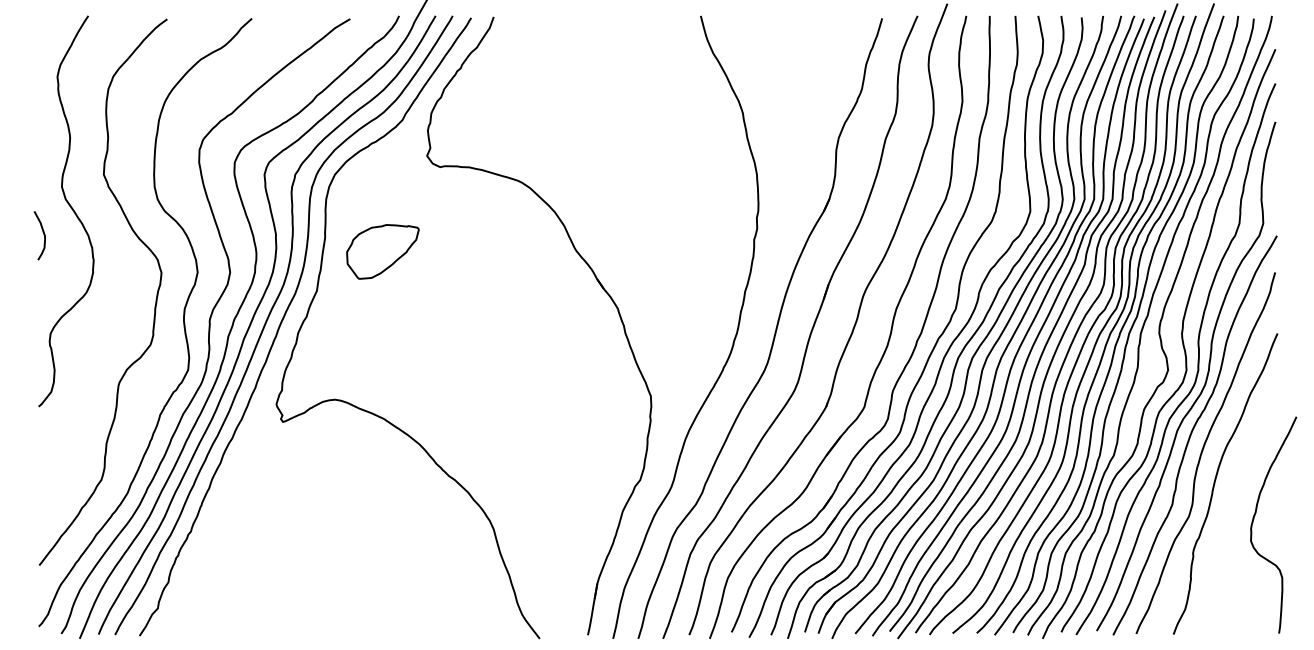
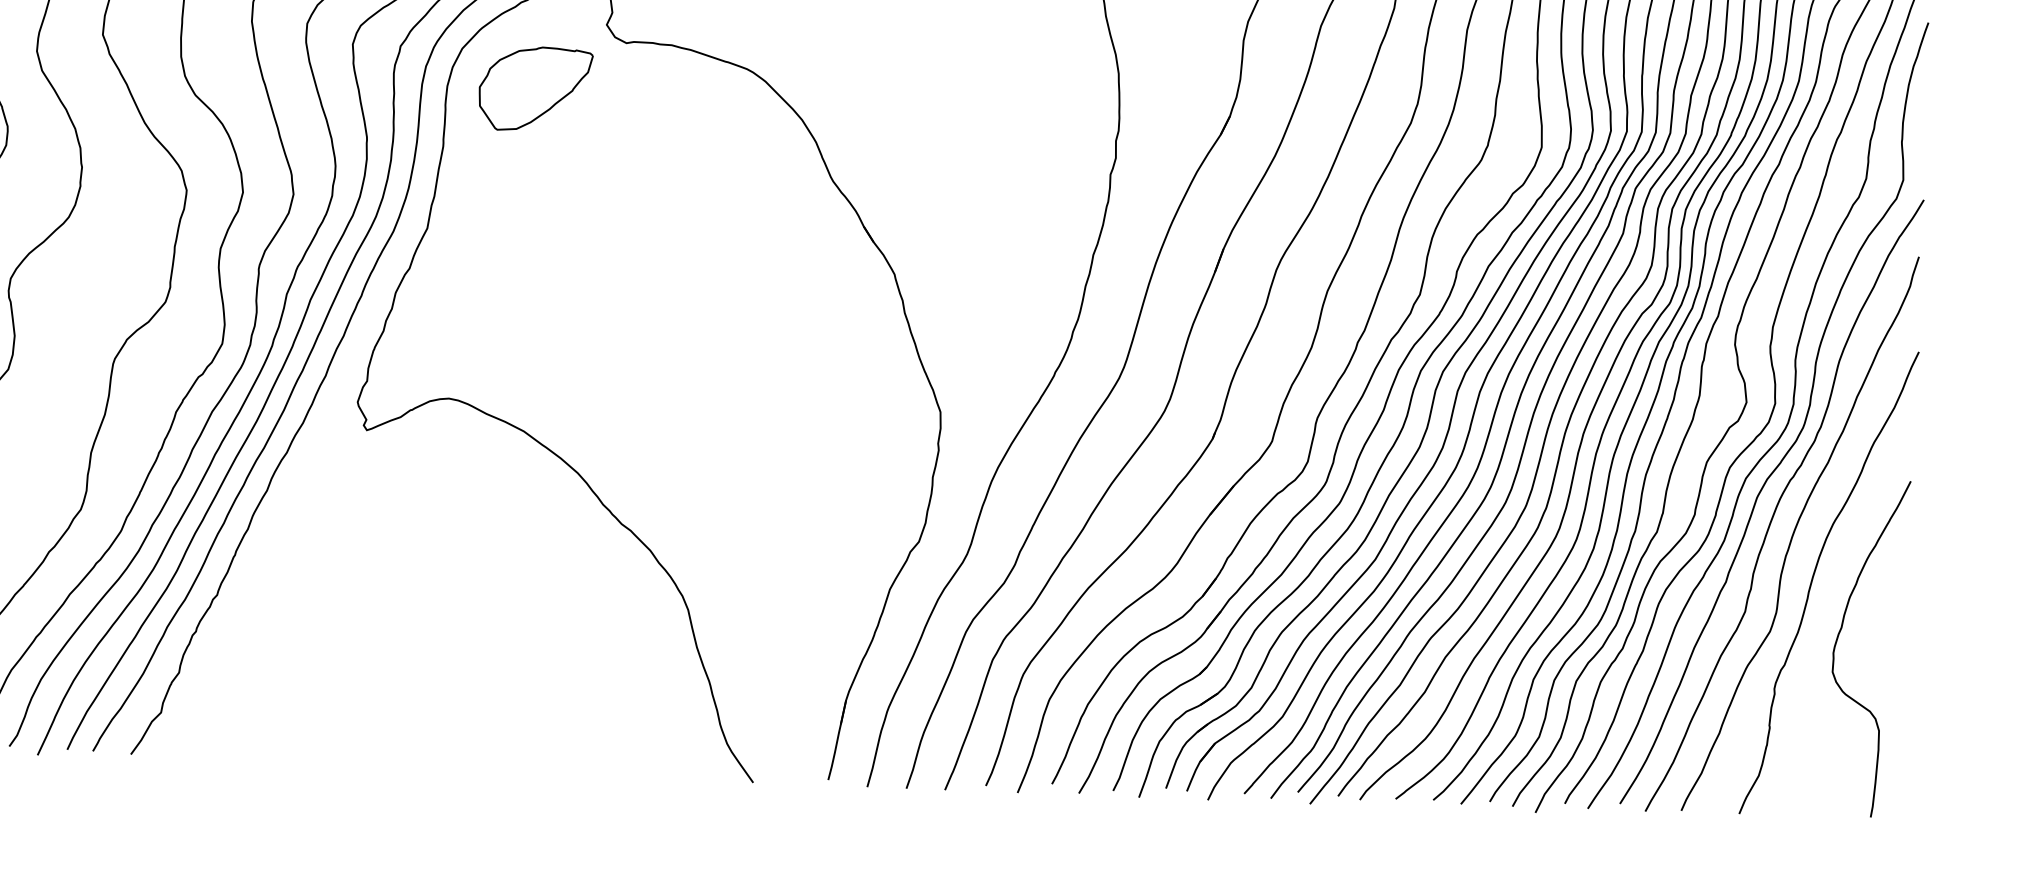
part: (382, 251) -> (534, 88), moved
curve: (1254, 519) -> (1839, 638), moved

